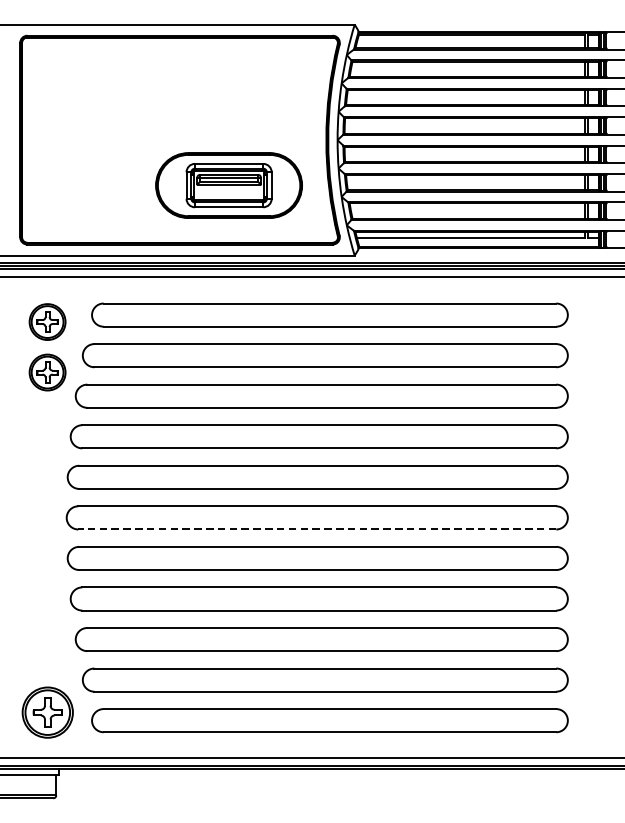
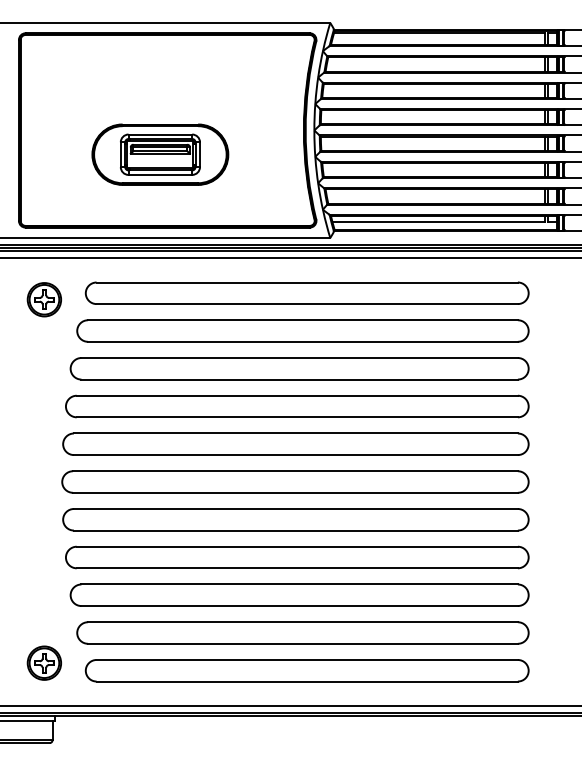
part: (229, 185) -> (160, 154), moved
part: (46, 372) -> (43, 346), removed
line: (316, 529) -> (294, 492), dashed -> solid
part: (46, 711) -> (43, 662), size x0.71

